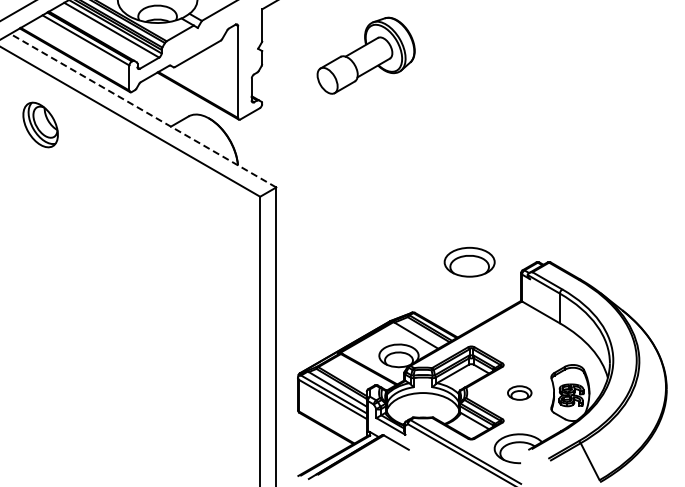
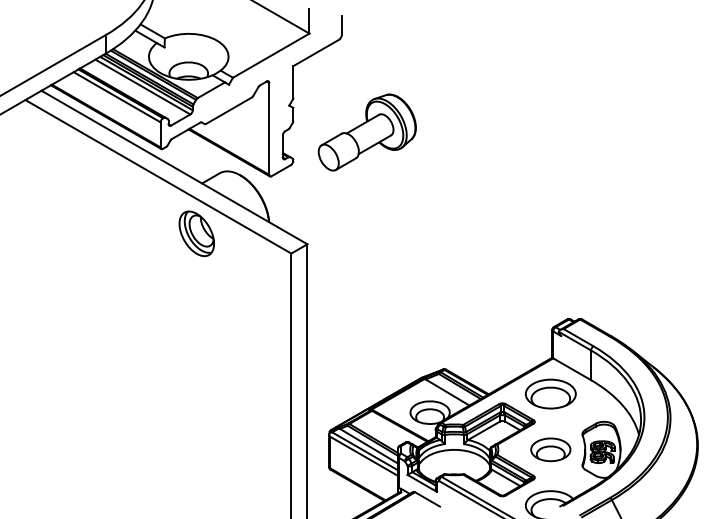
part: (365, 55) -> (366, 132), moved
line: (143, 110) -> (174, 167), dashed -> solid
part: (40, 124) -> (196, 233), moved
part: (469, 261) -> (550, 393), moved
part: (519, 392) -> (550, 449), size x1.67

